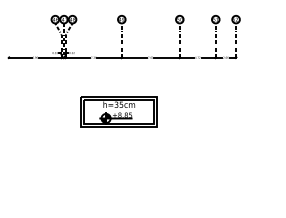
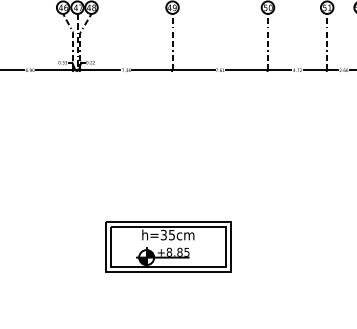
part: (118, 111) -> (167, 246), moved

